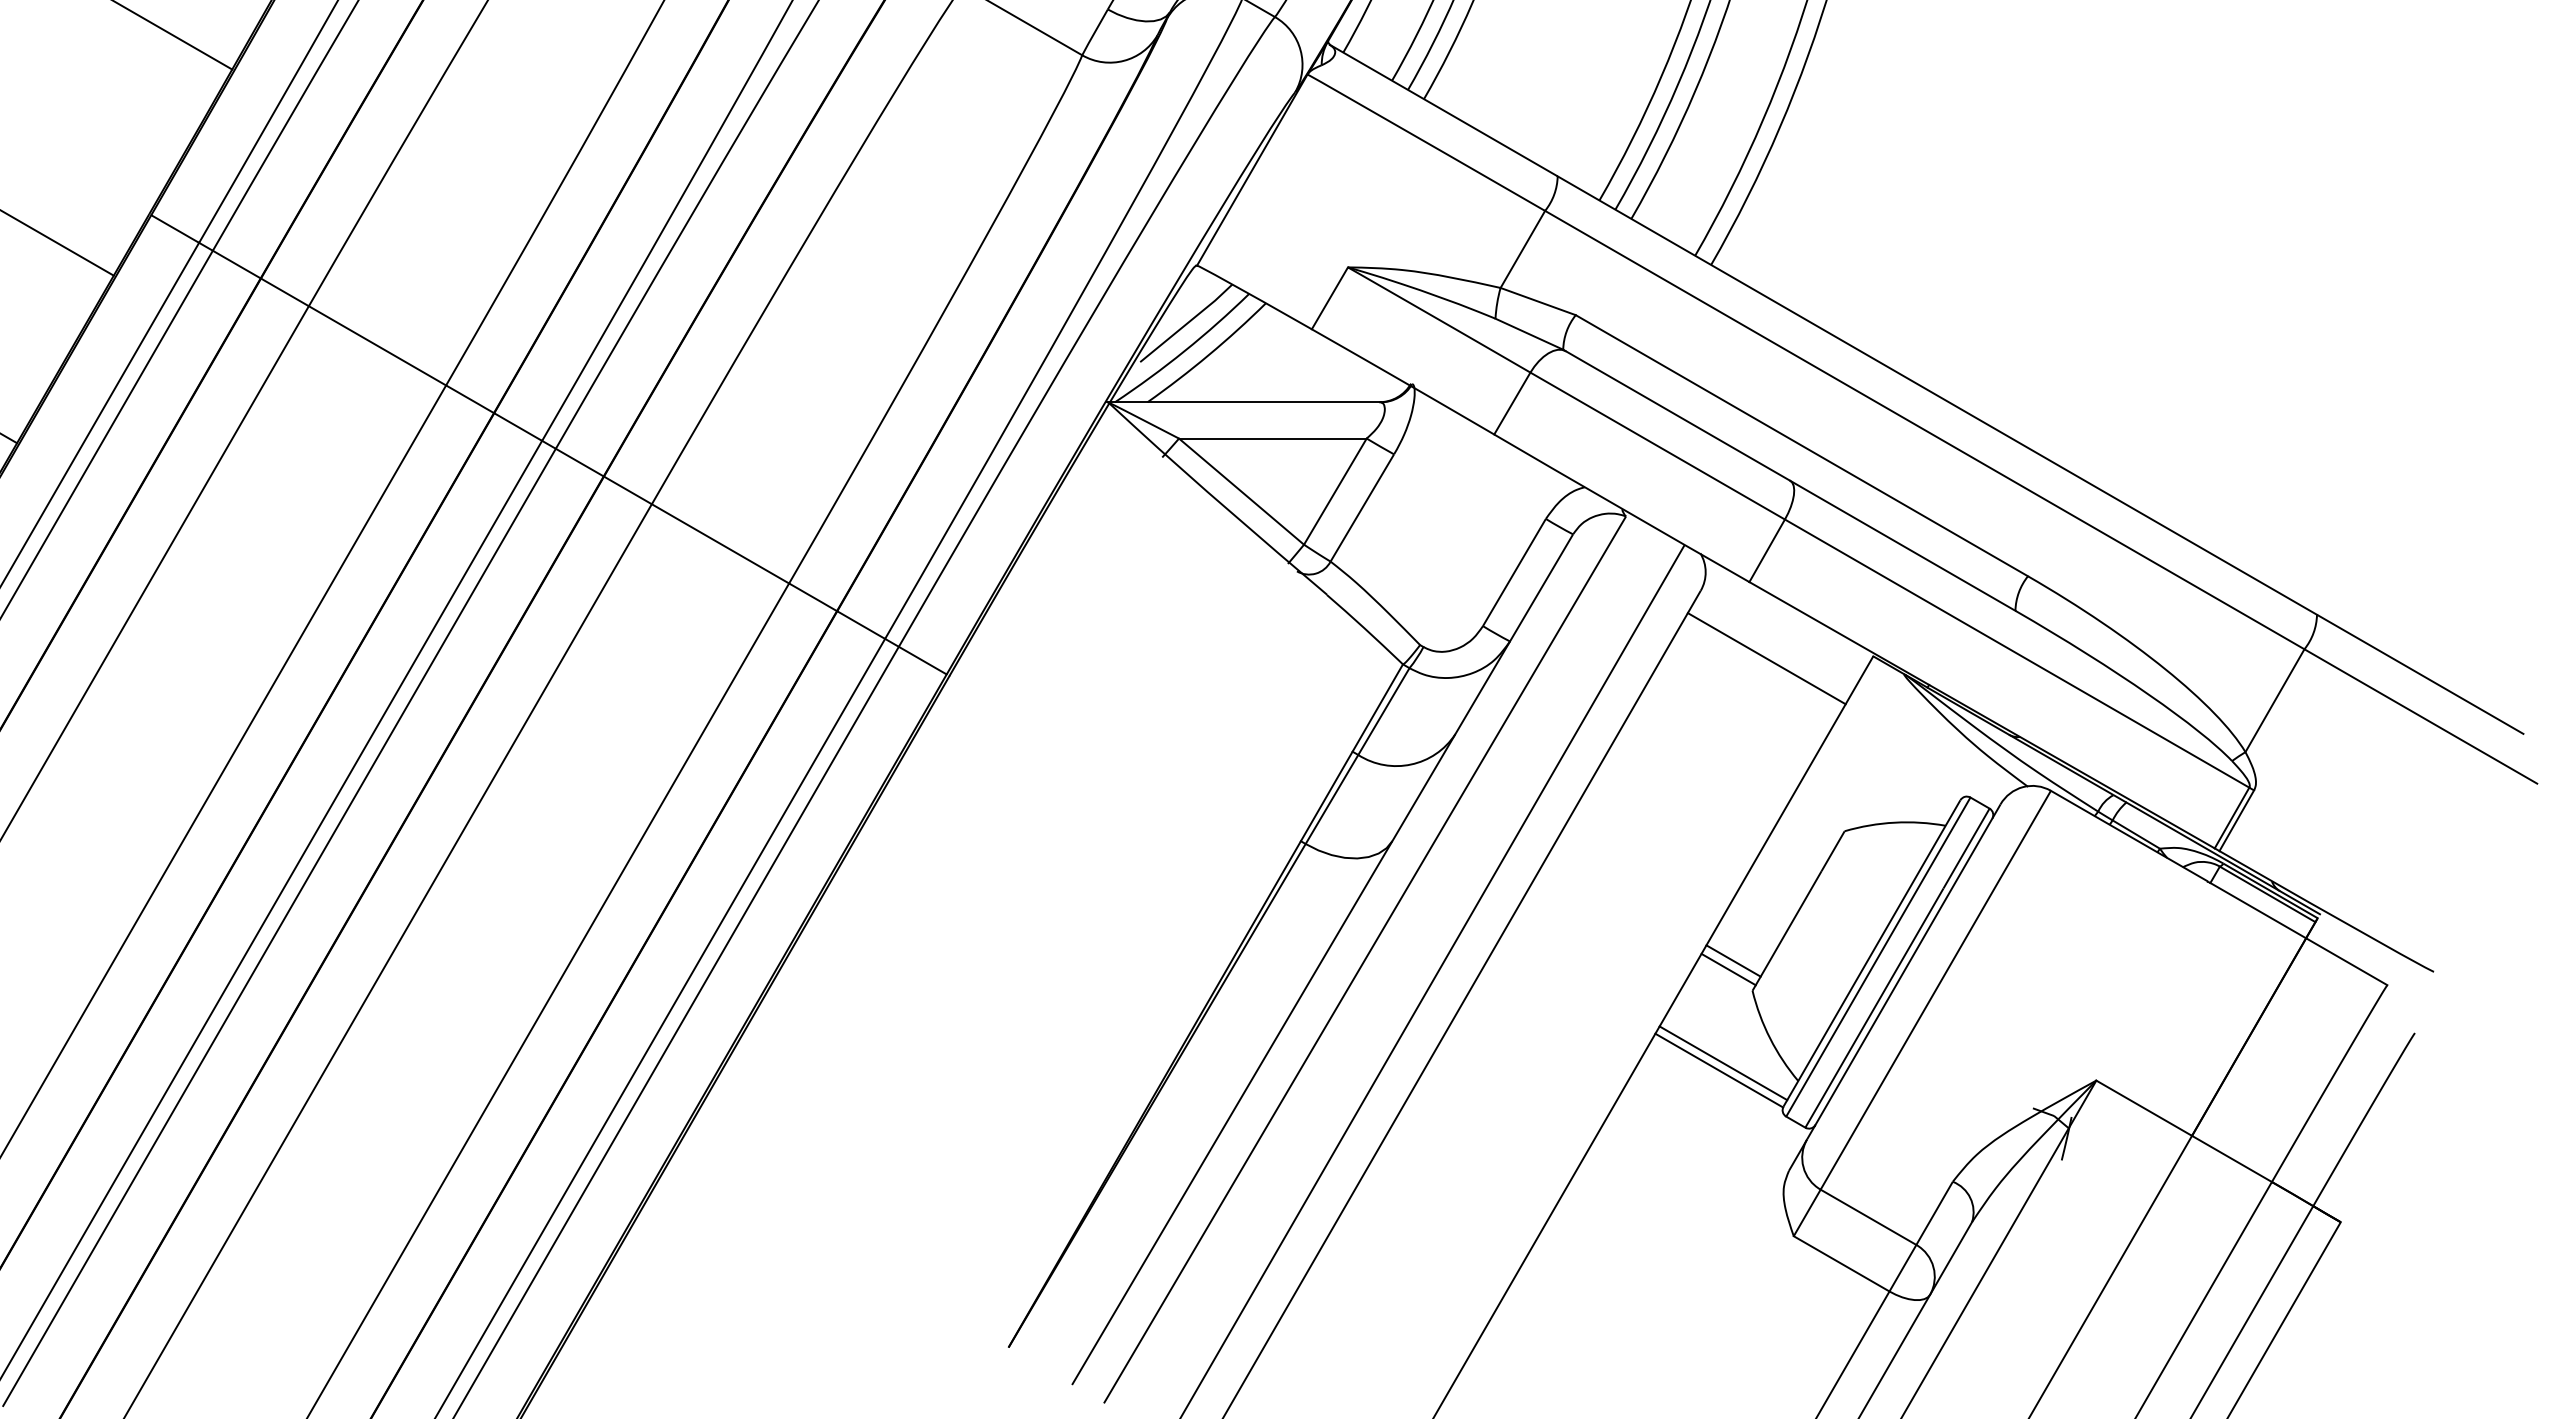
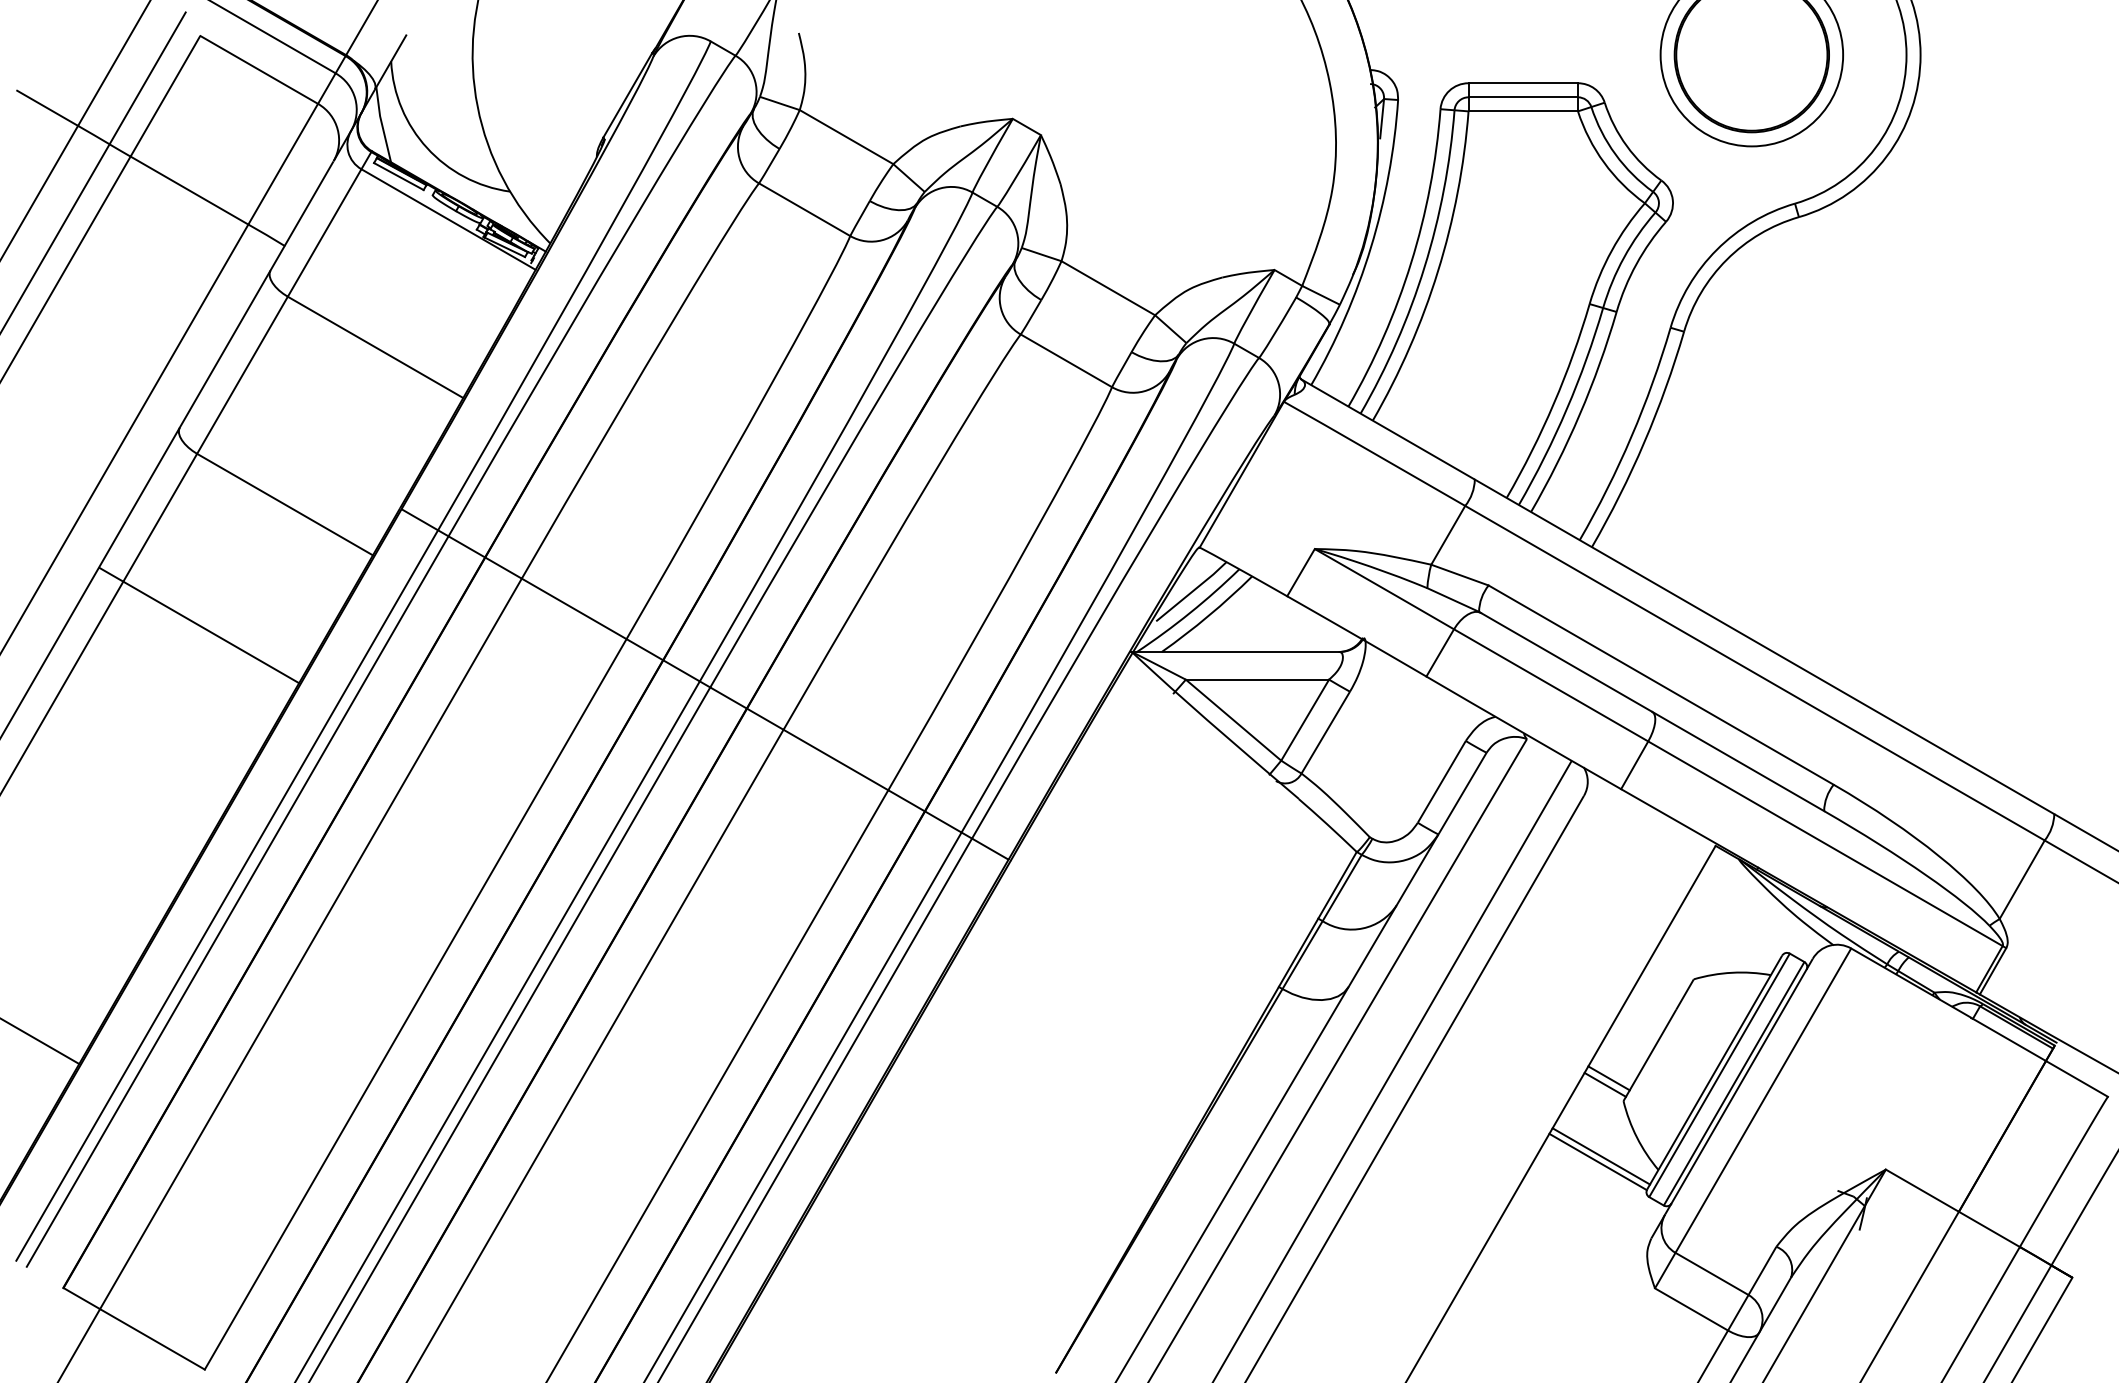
line: (1766, 658) -> (1634, 847), removed

